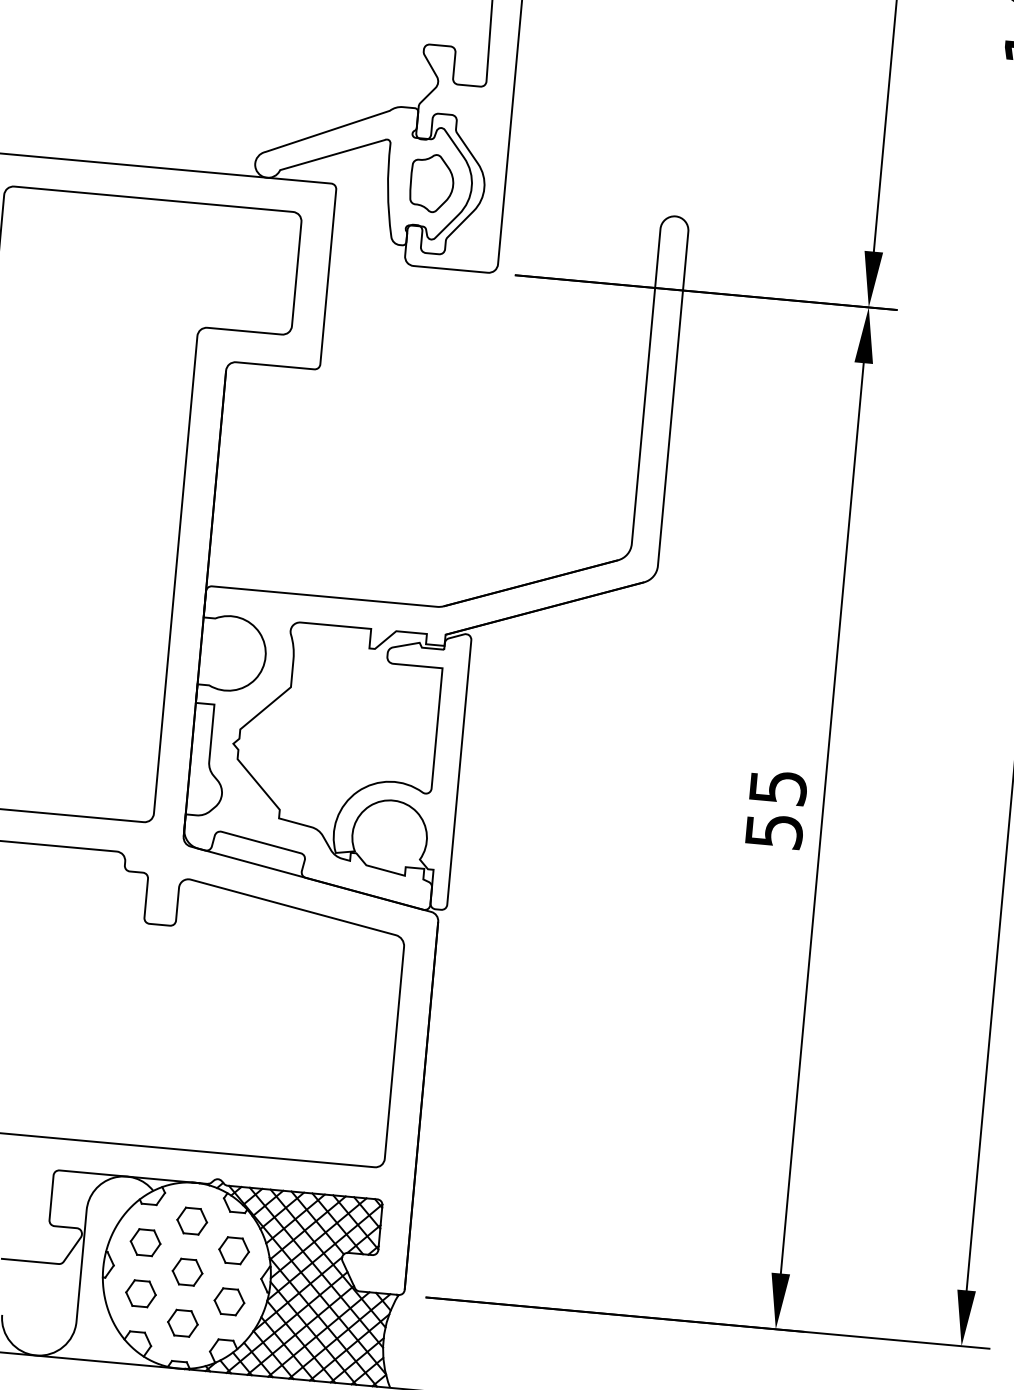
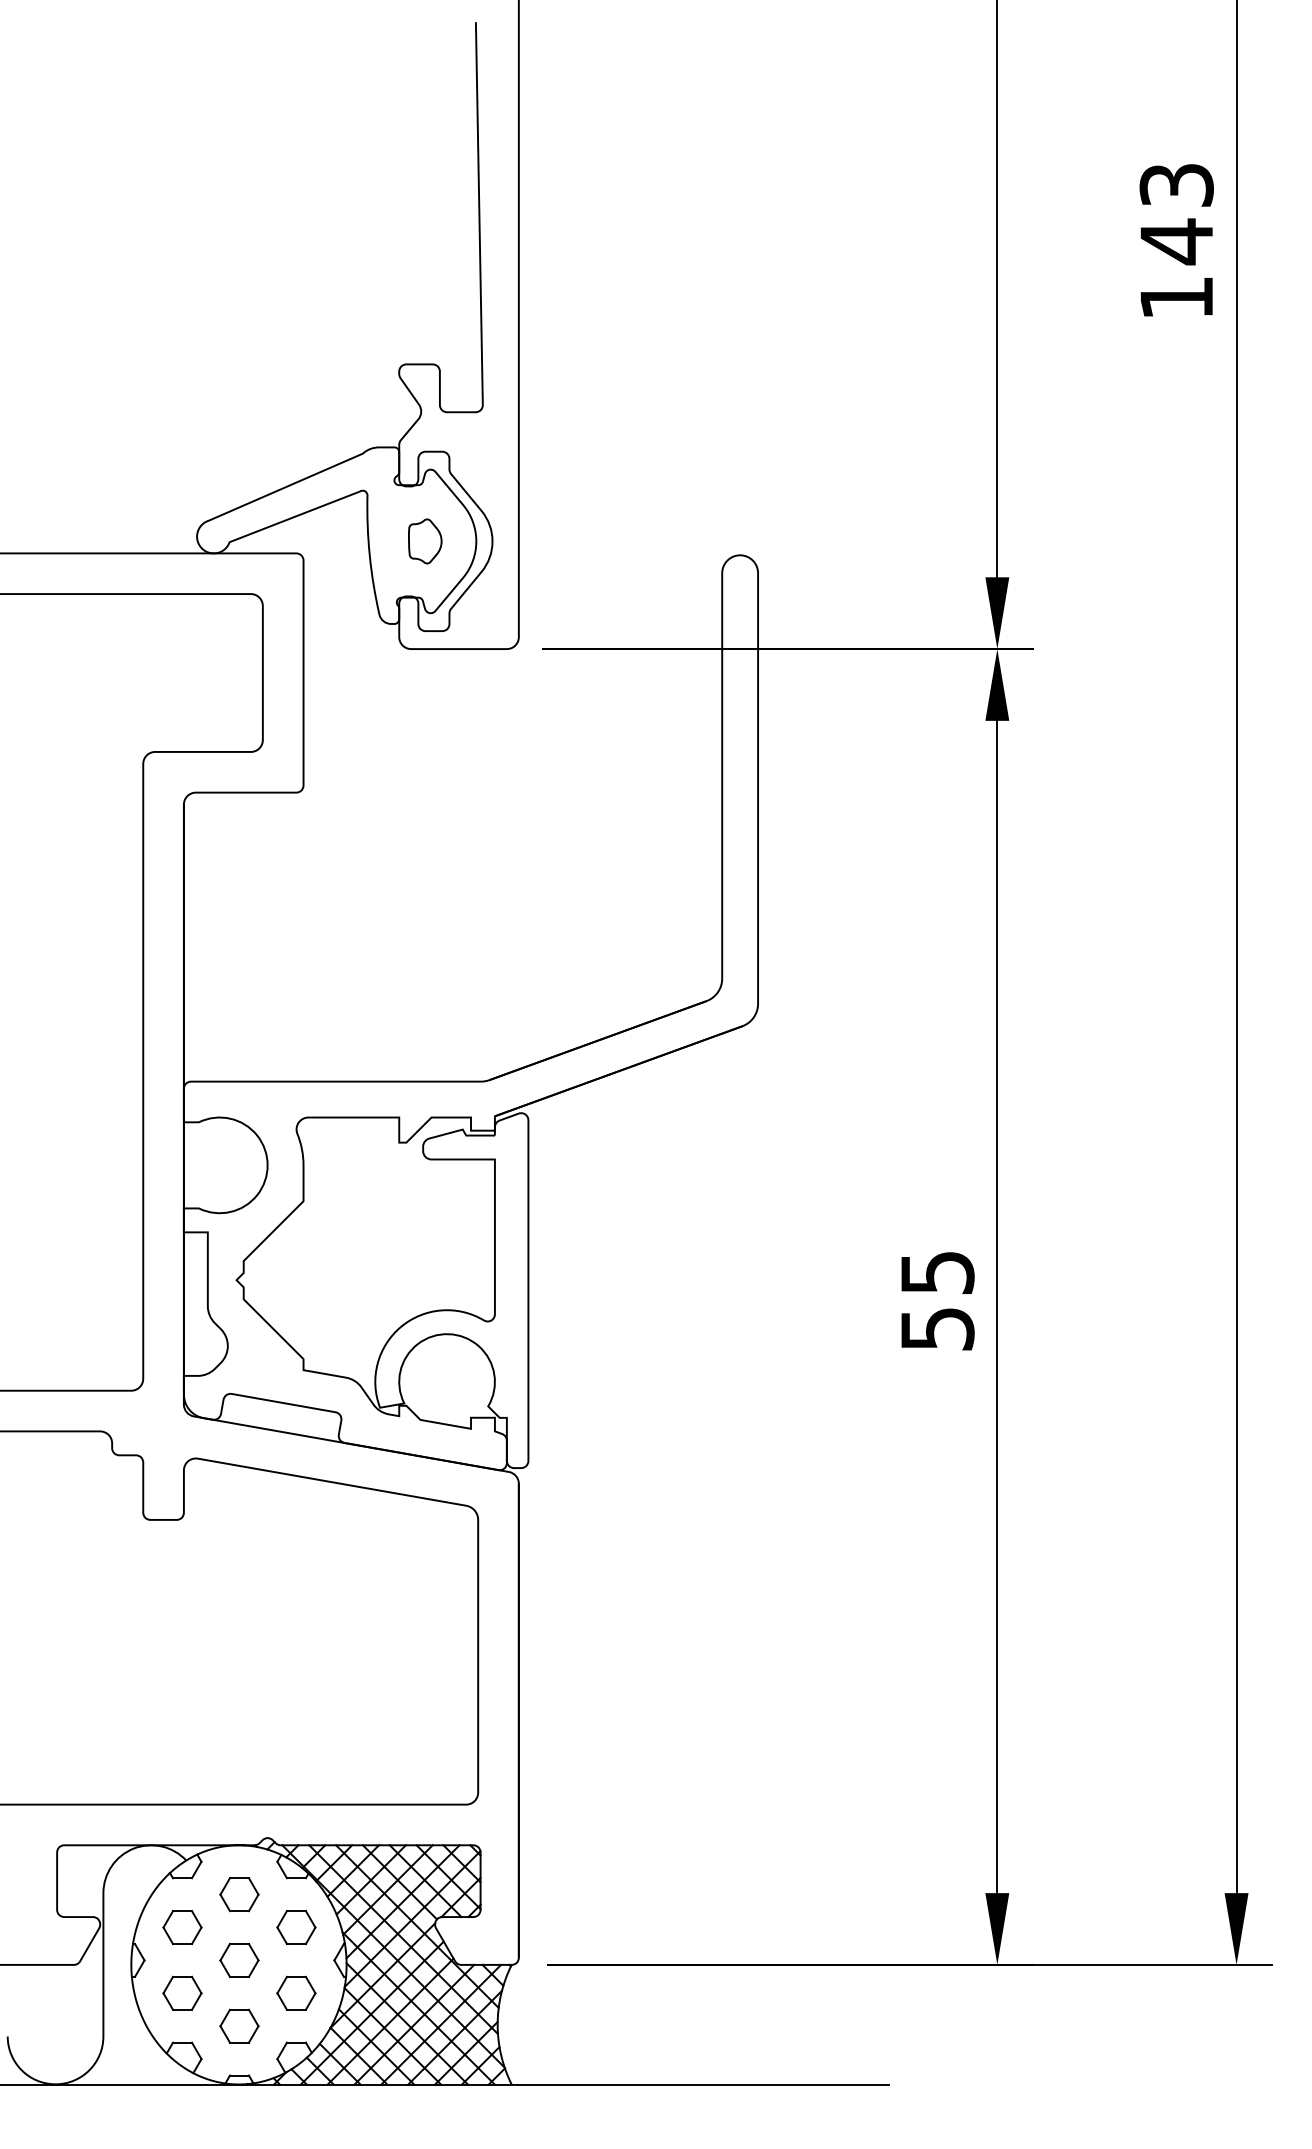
part: (432, 183) -> (425, 541), size x0.6

